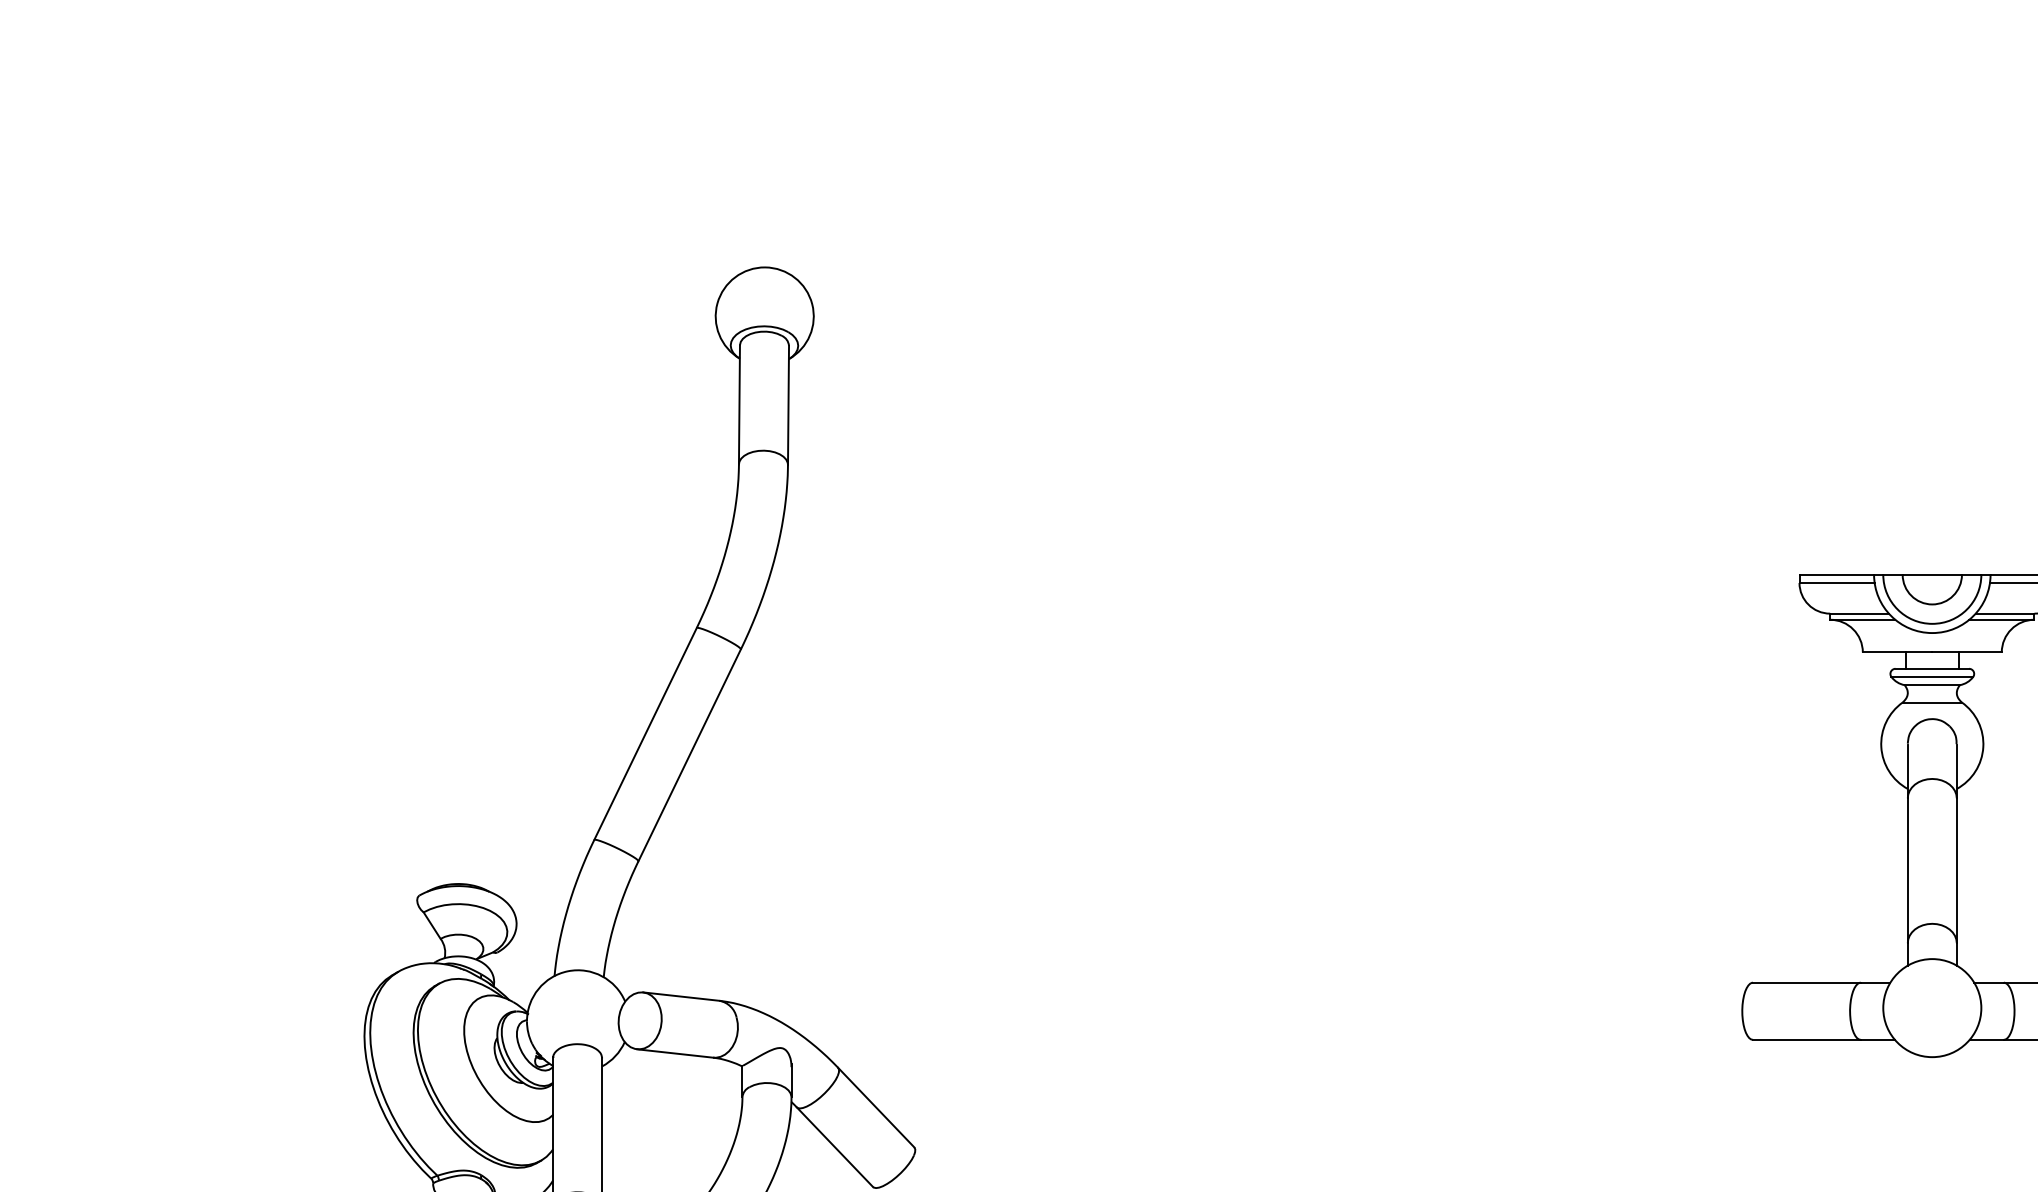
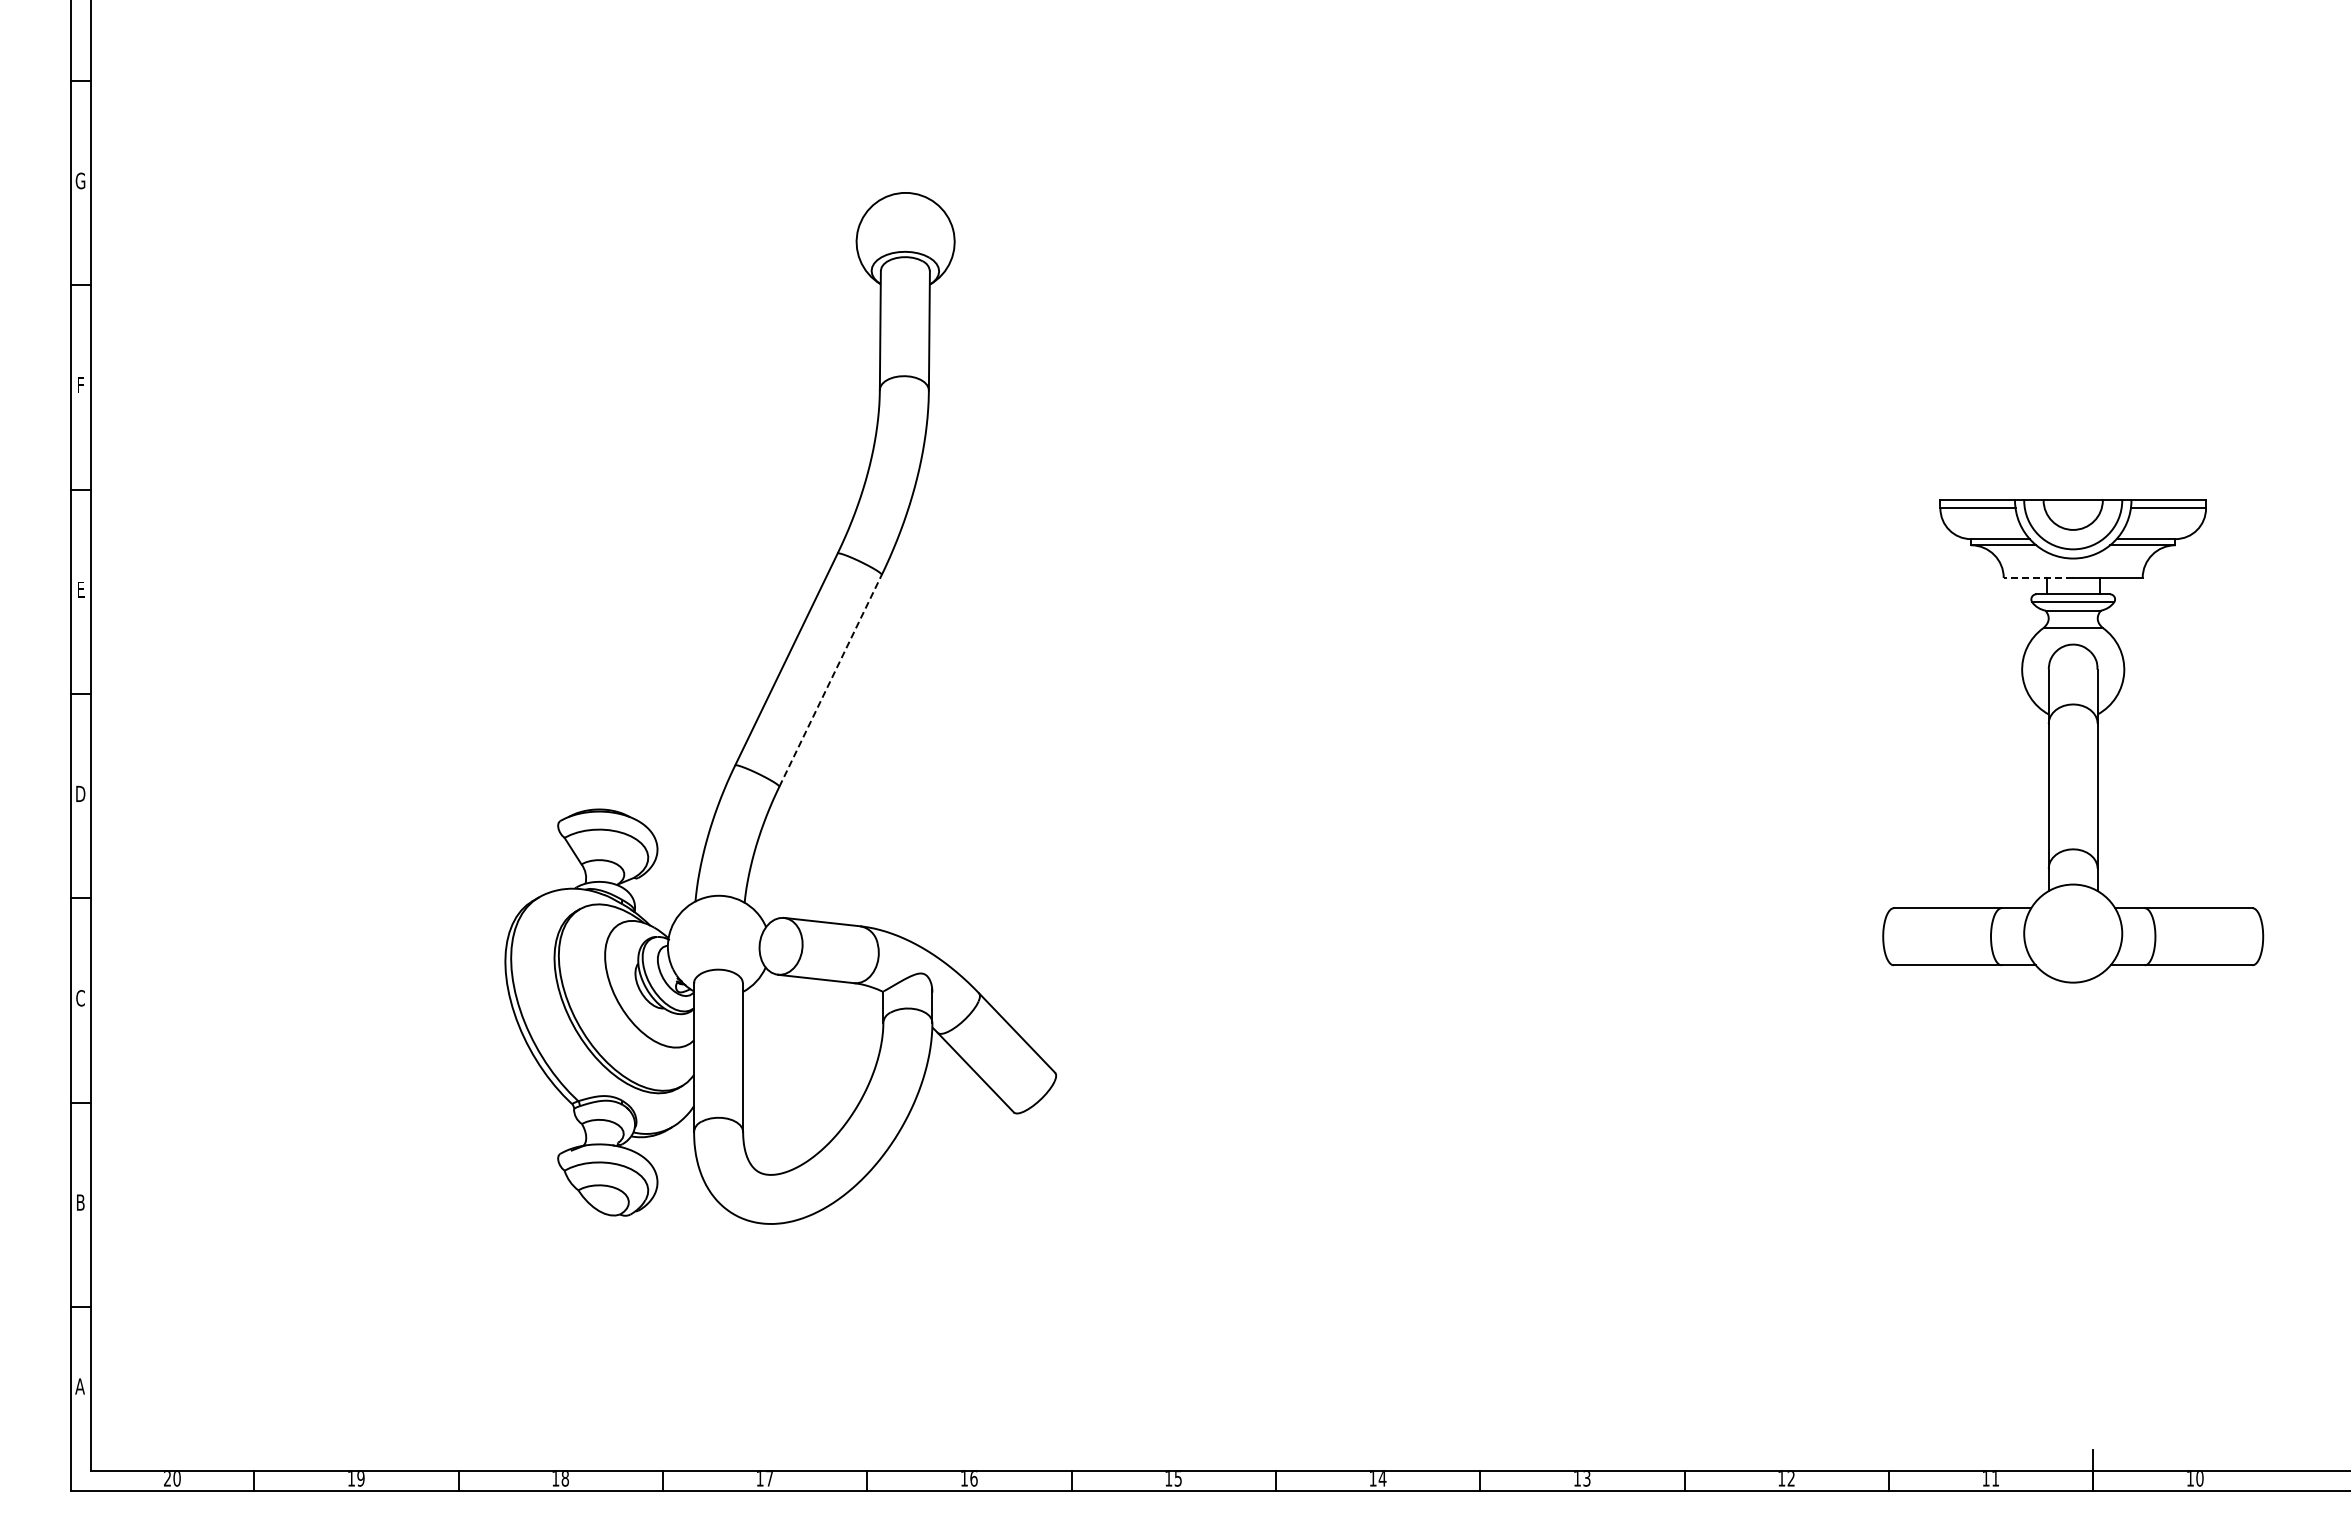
line: (1897, 652) -> (2038, 577), solid -> dashed
line: (689, 755) -> (830, 680), solid -> dashed

